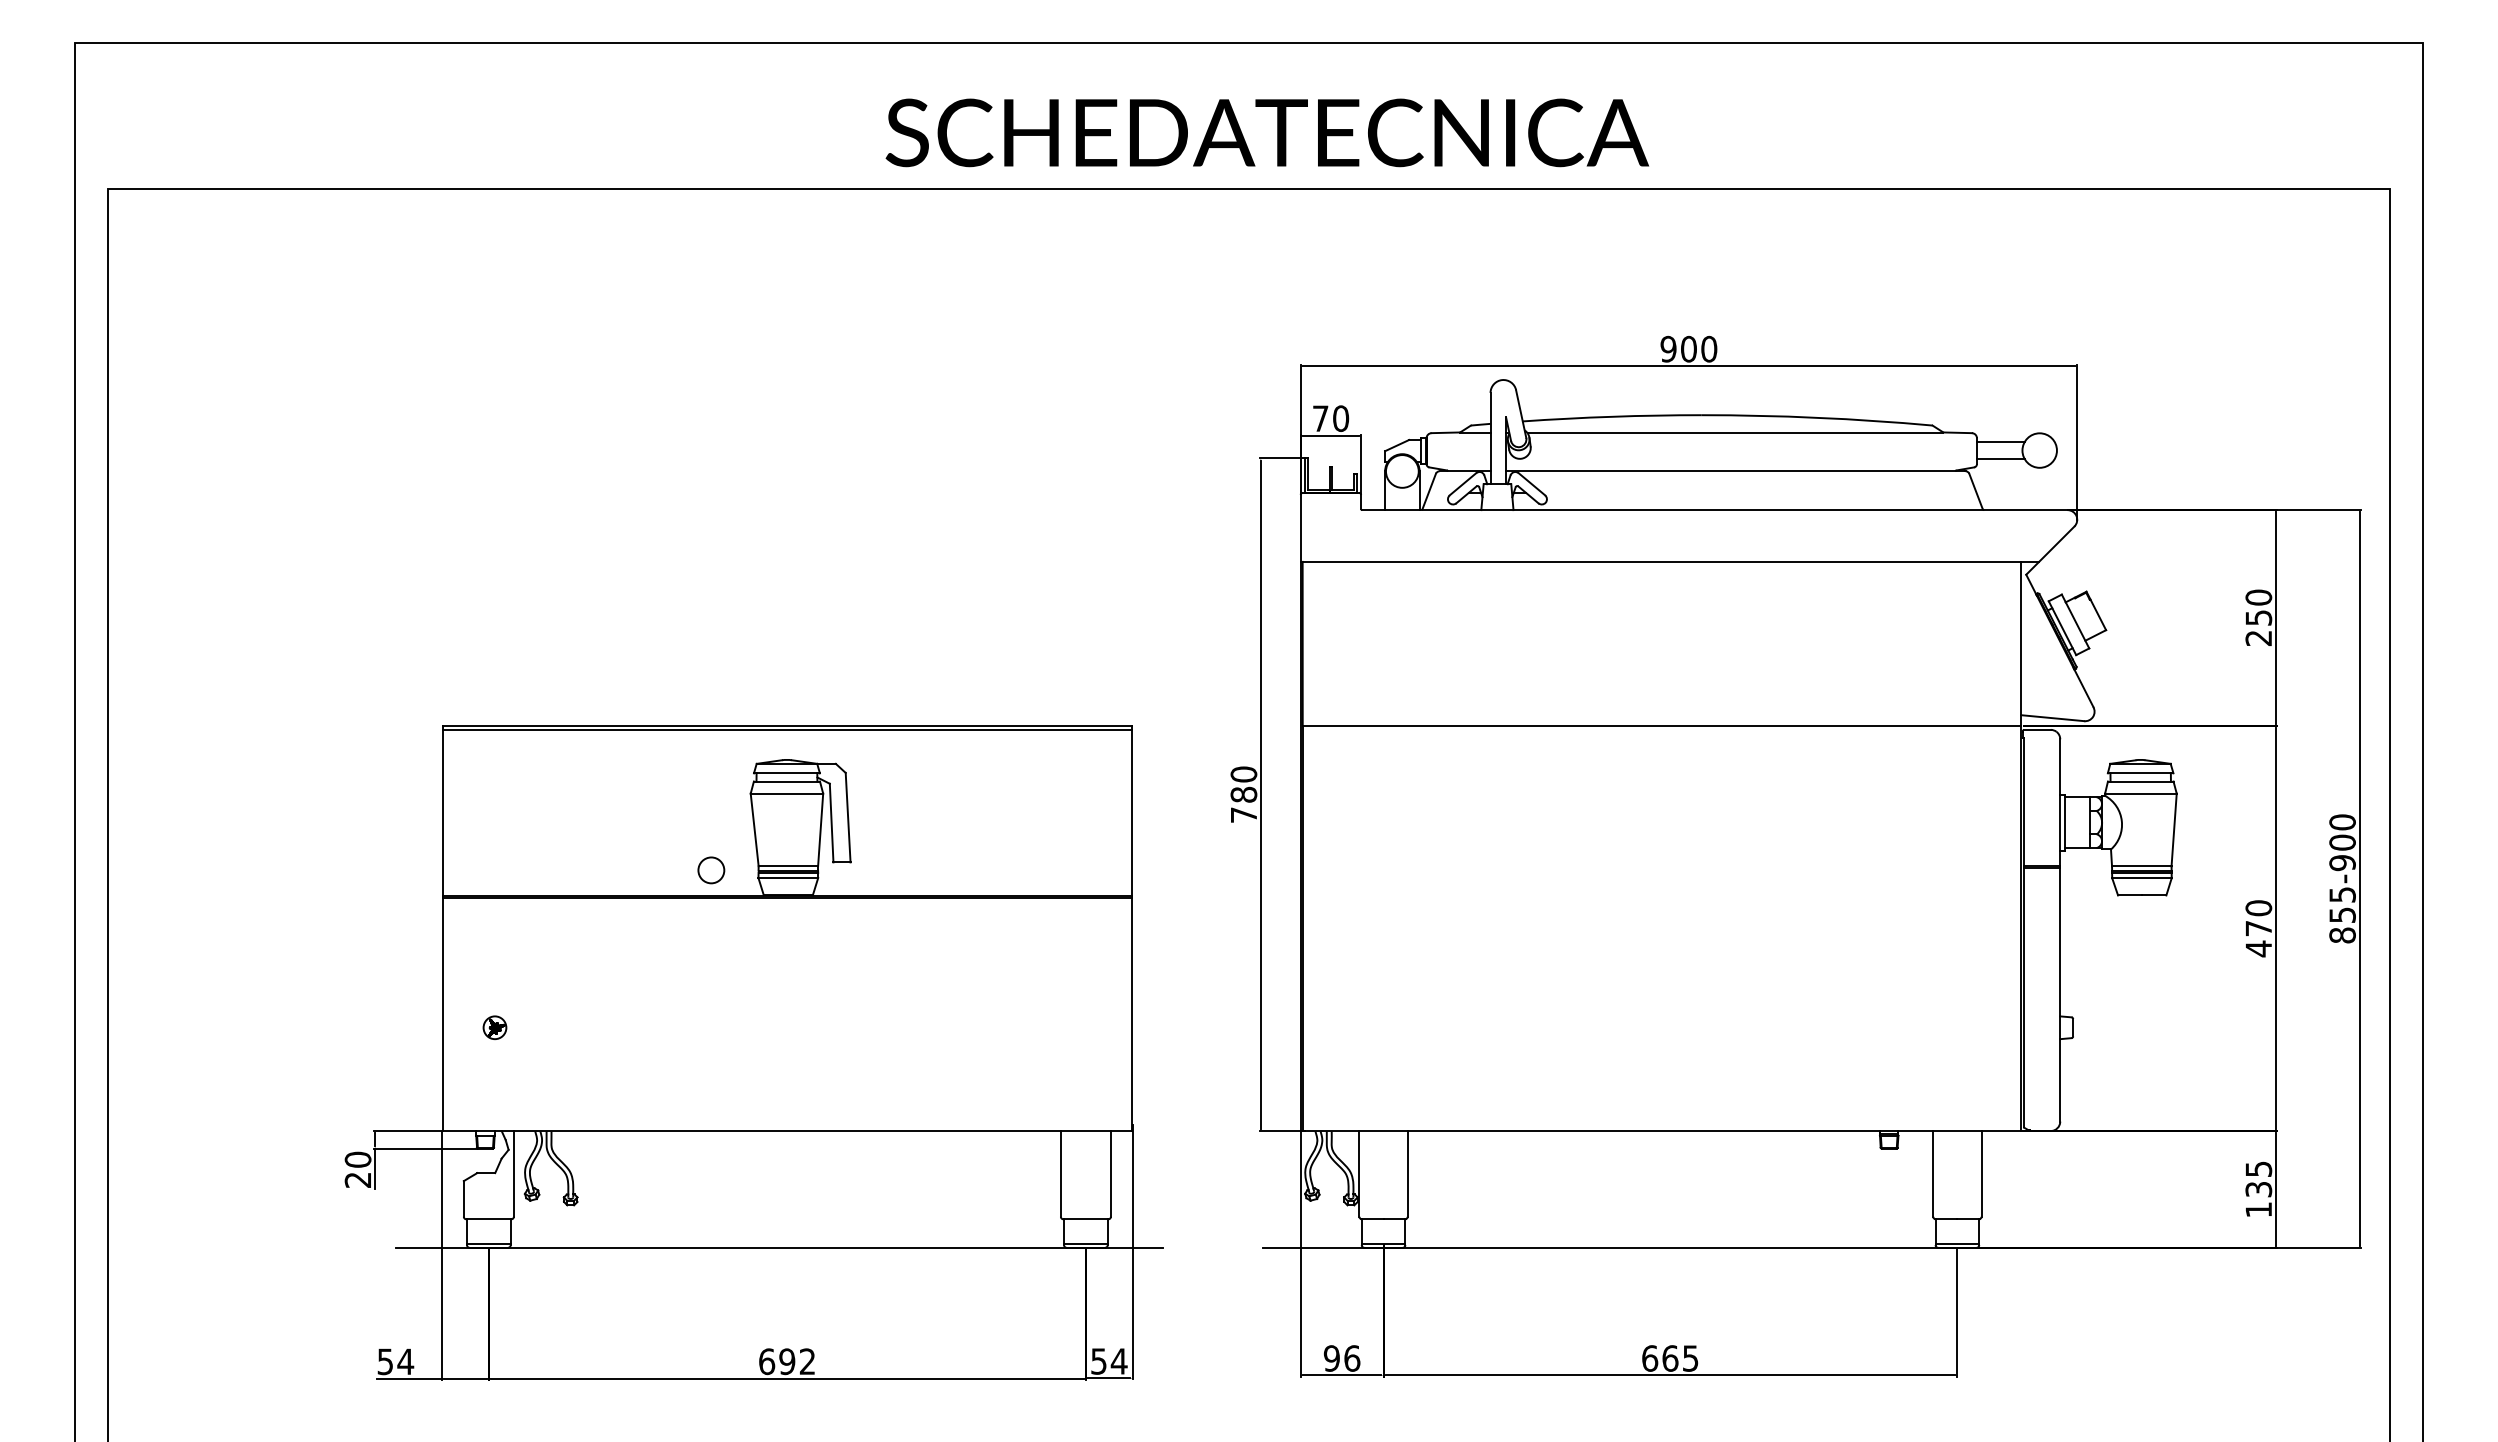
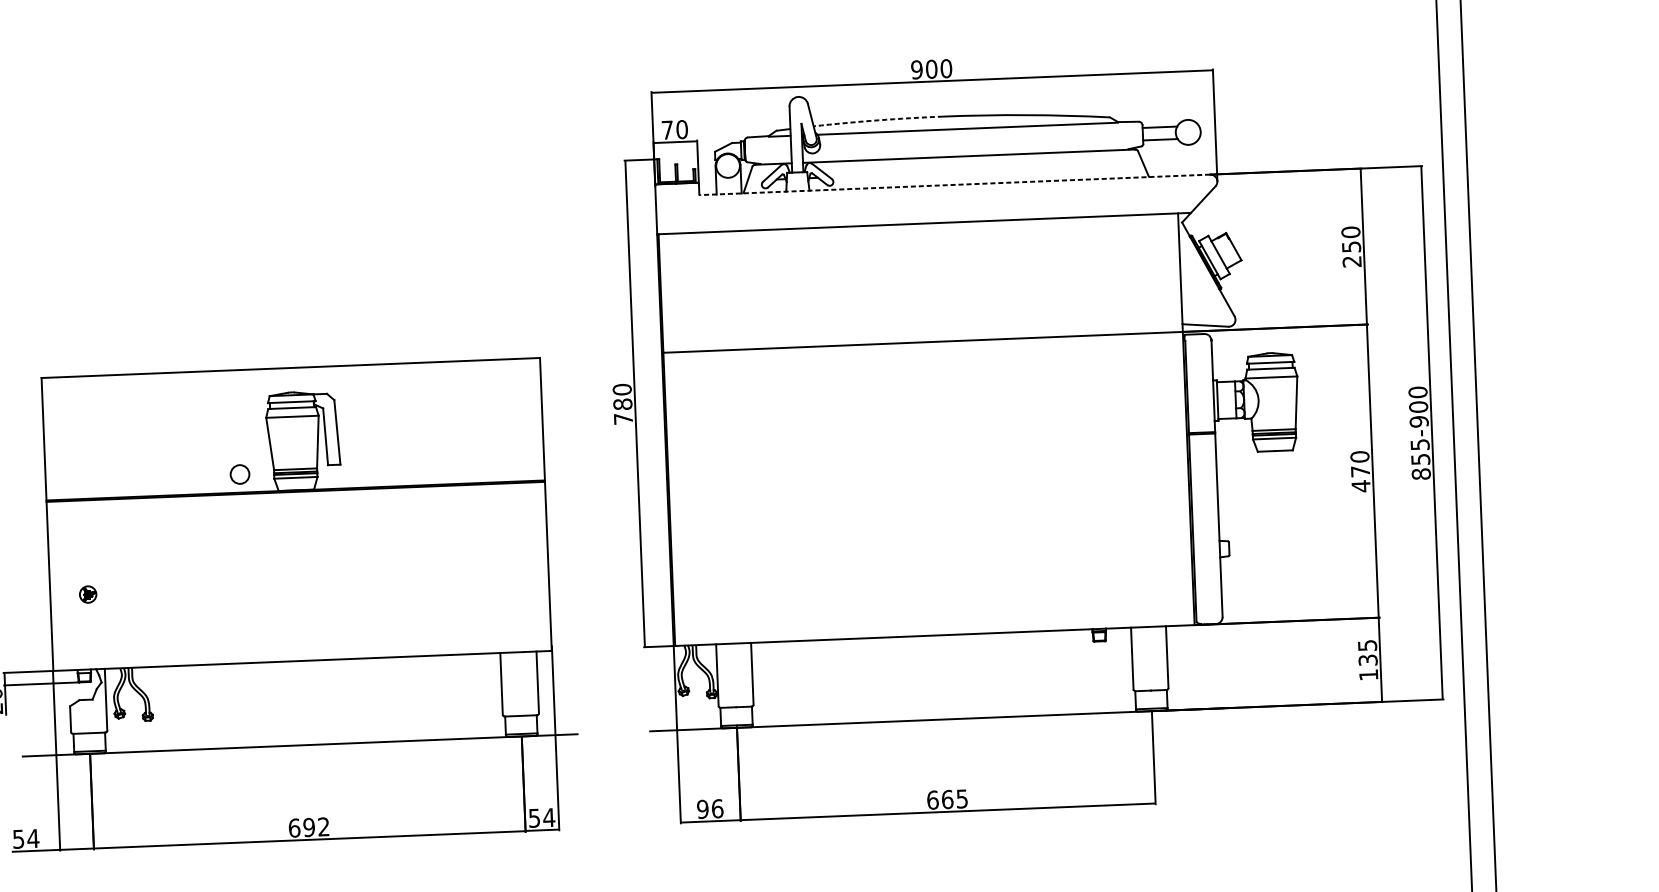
arc: (1612, 416) -> (878, 120), solid -> dashed
line: (1714, 510) -> (954, 185), solid -> dashed
line: (787, 729) -> (290, 370), removed

